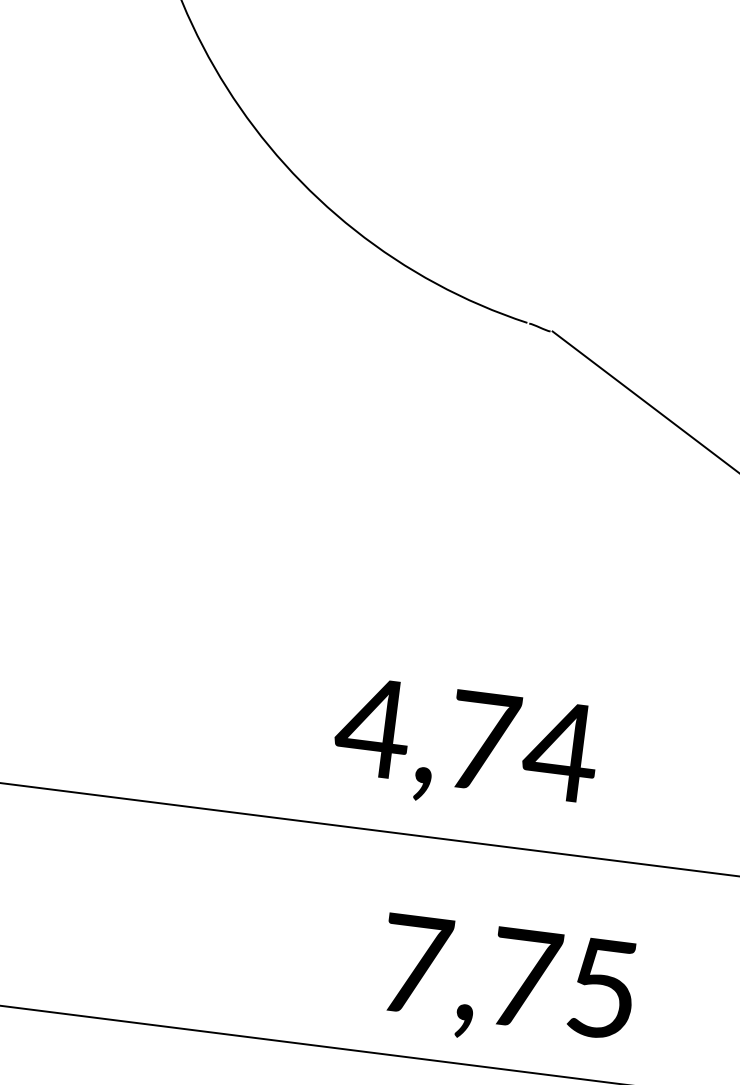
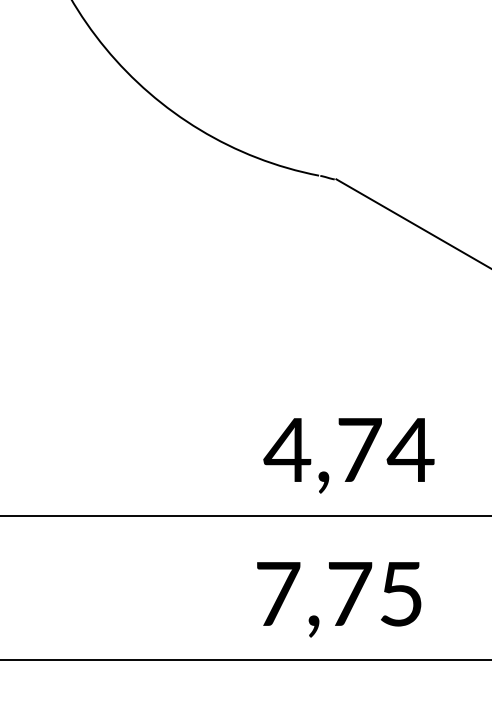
text: (465, 747) -> (348, 455), moved
text: (507, 985) -> (339, 599), moved

